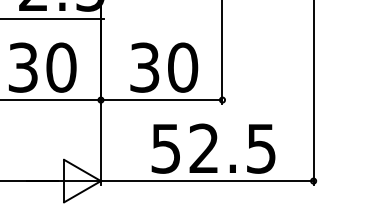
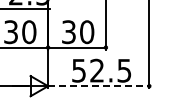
line: (206, 181) -> (98, 86), solid -> dashed

